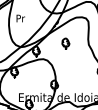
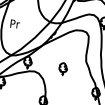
part: (65, 43) -> (62, 68), moved

